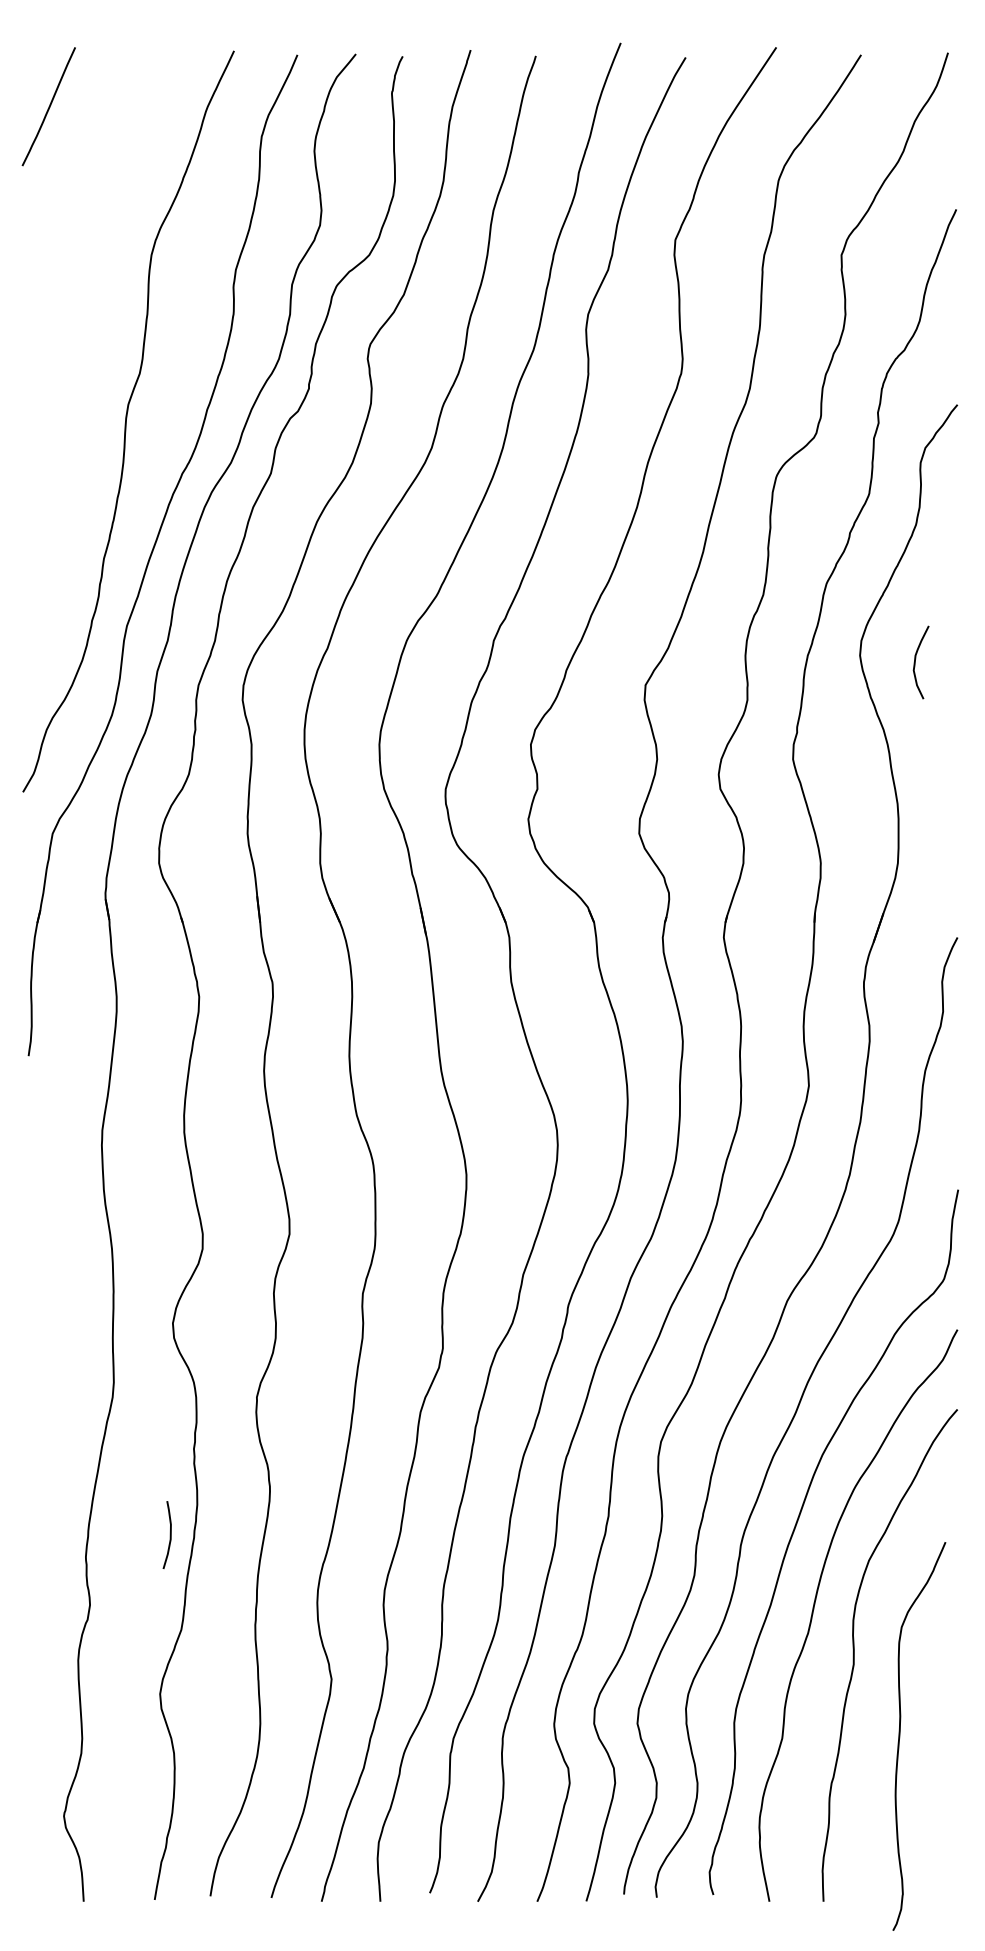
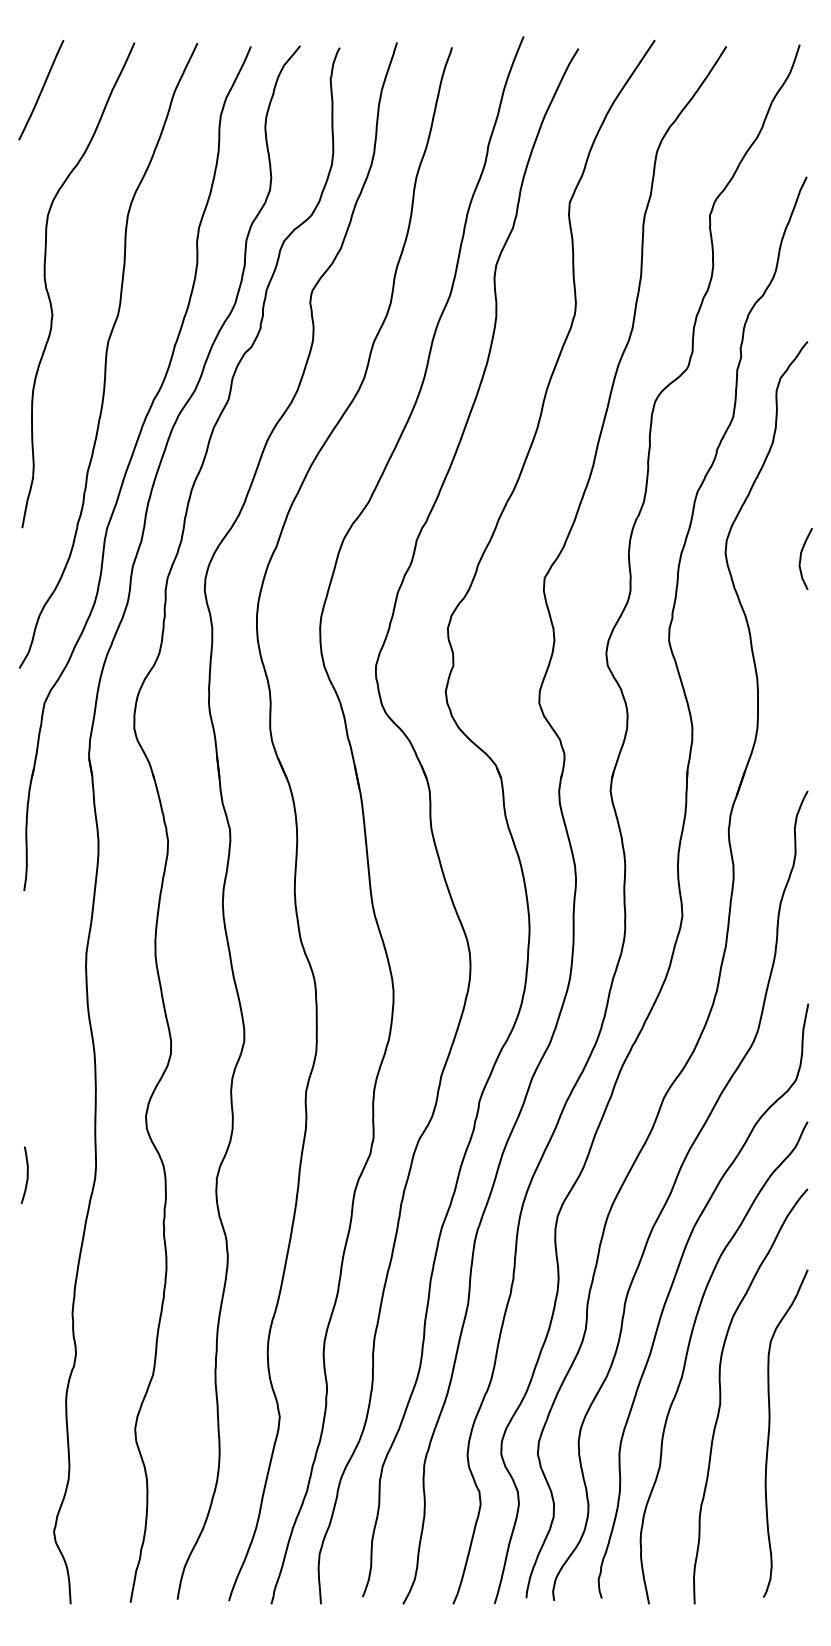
curve: (58, 349) -> (49, 294), added
curve: (915, 662) -> (800, 558), moved
curve: (169, 1534) -> (26, 1174), moved
curve: (900, 1736) -> (769, 1433), moved

